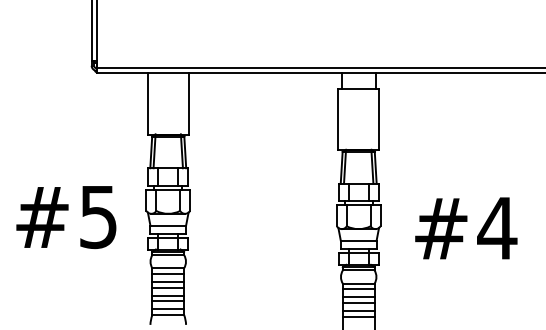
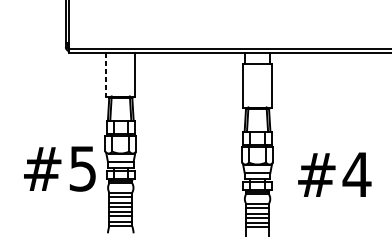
line: (147, 103) -> (105, 74), solid -> dashed
text: (66, 217) -> (59, 169), moved
text: (466, 228) -> (334, 174), moved

